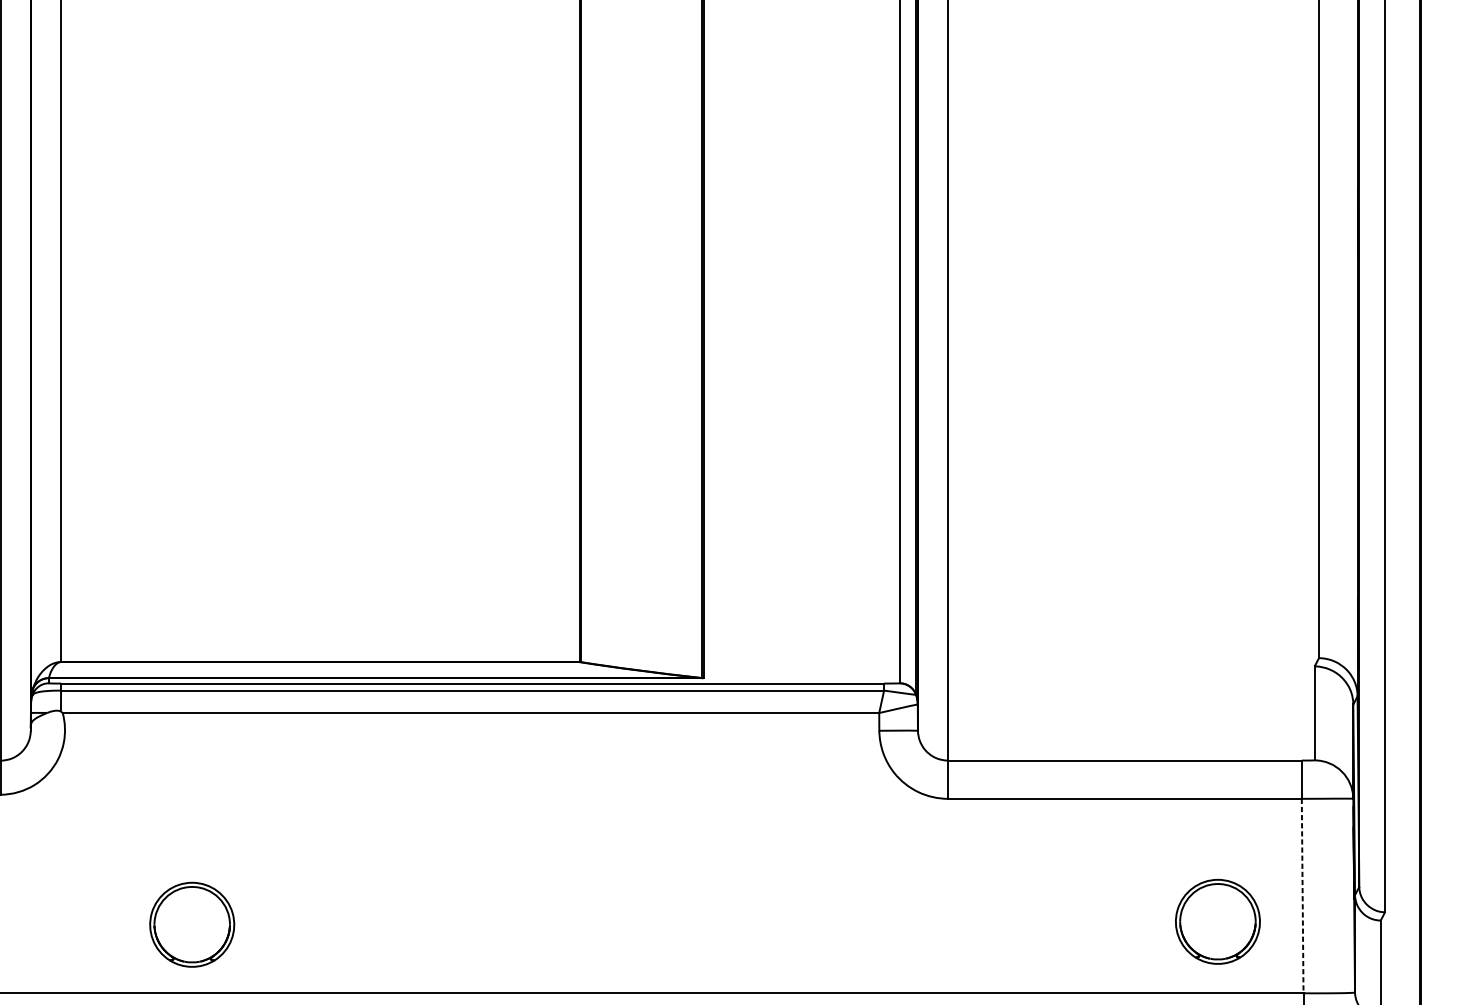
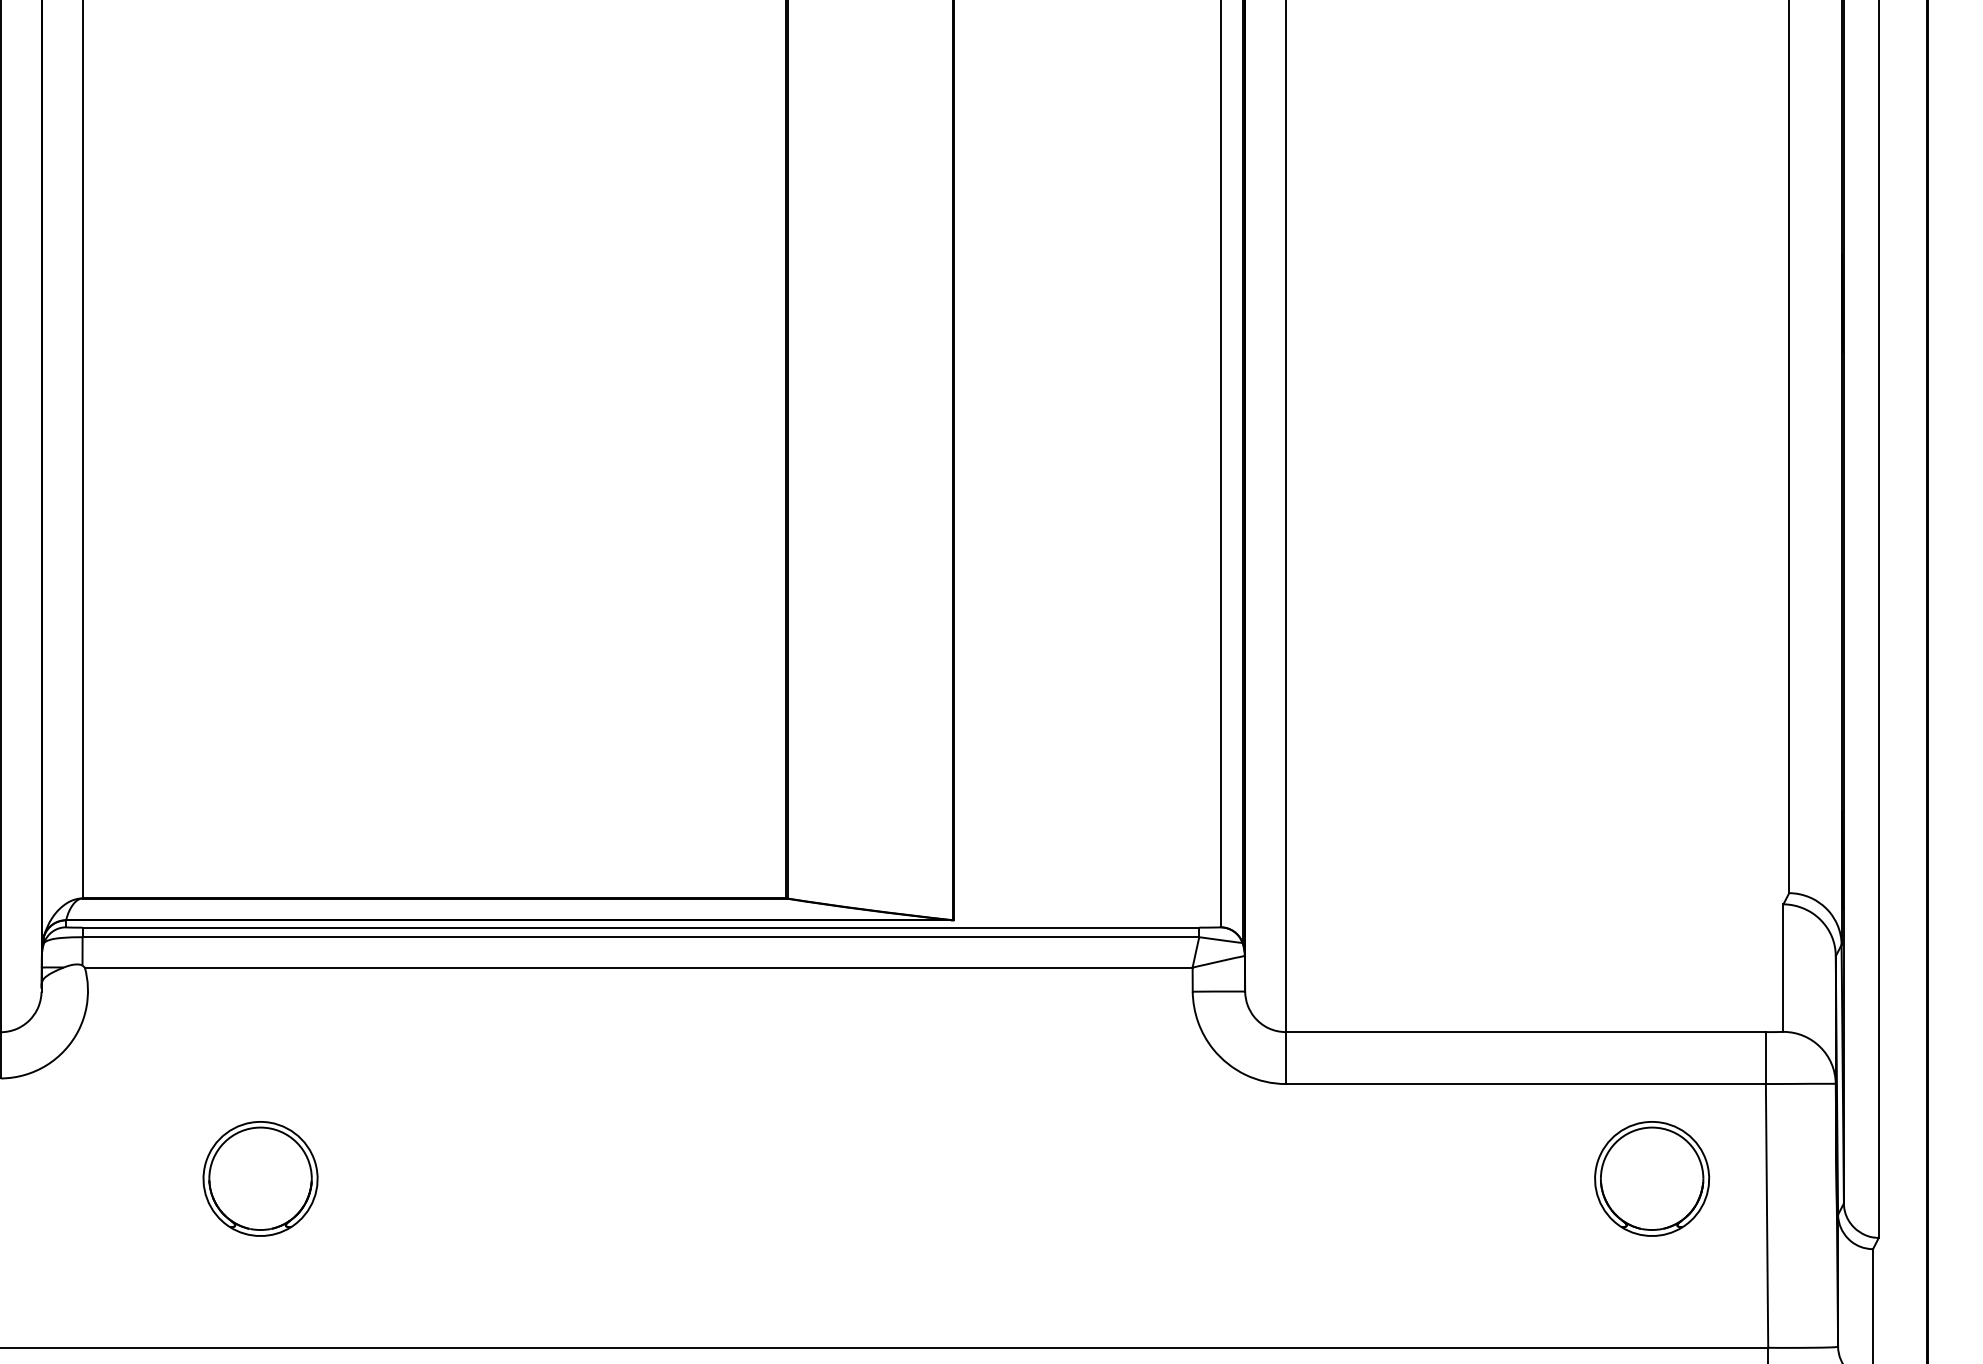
line: (1302, 895) -> (1767, 1215), dashed -> solid
part: (1218, 921) -> (1652, 1178), moved
part: (192, 924) -> (260, 1178), moved

